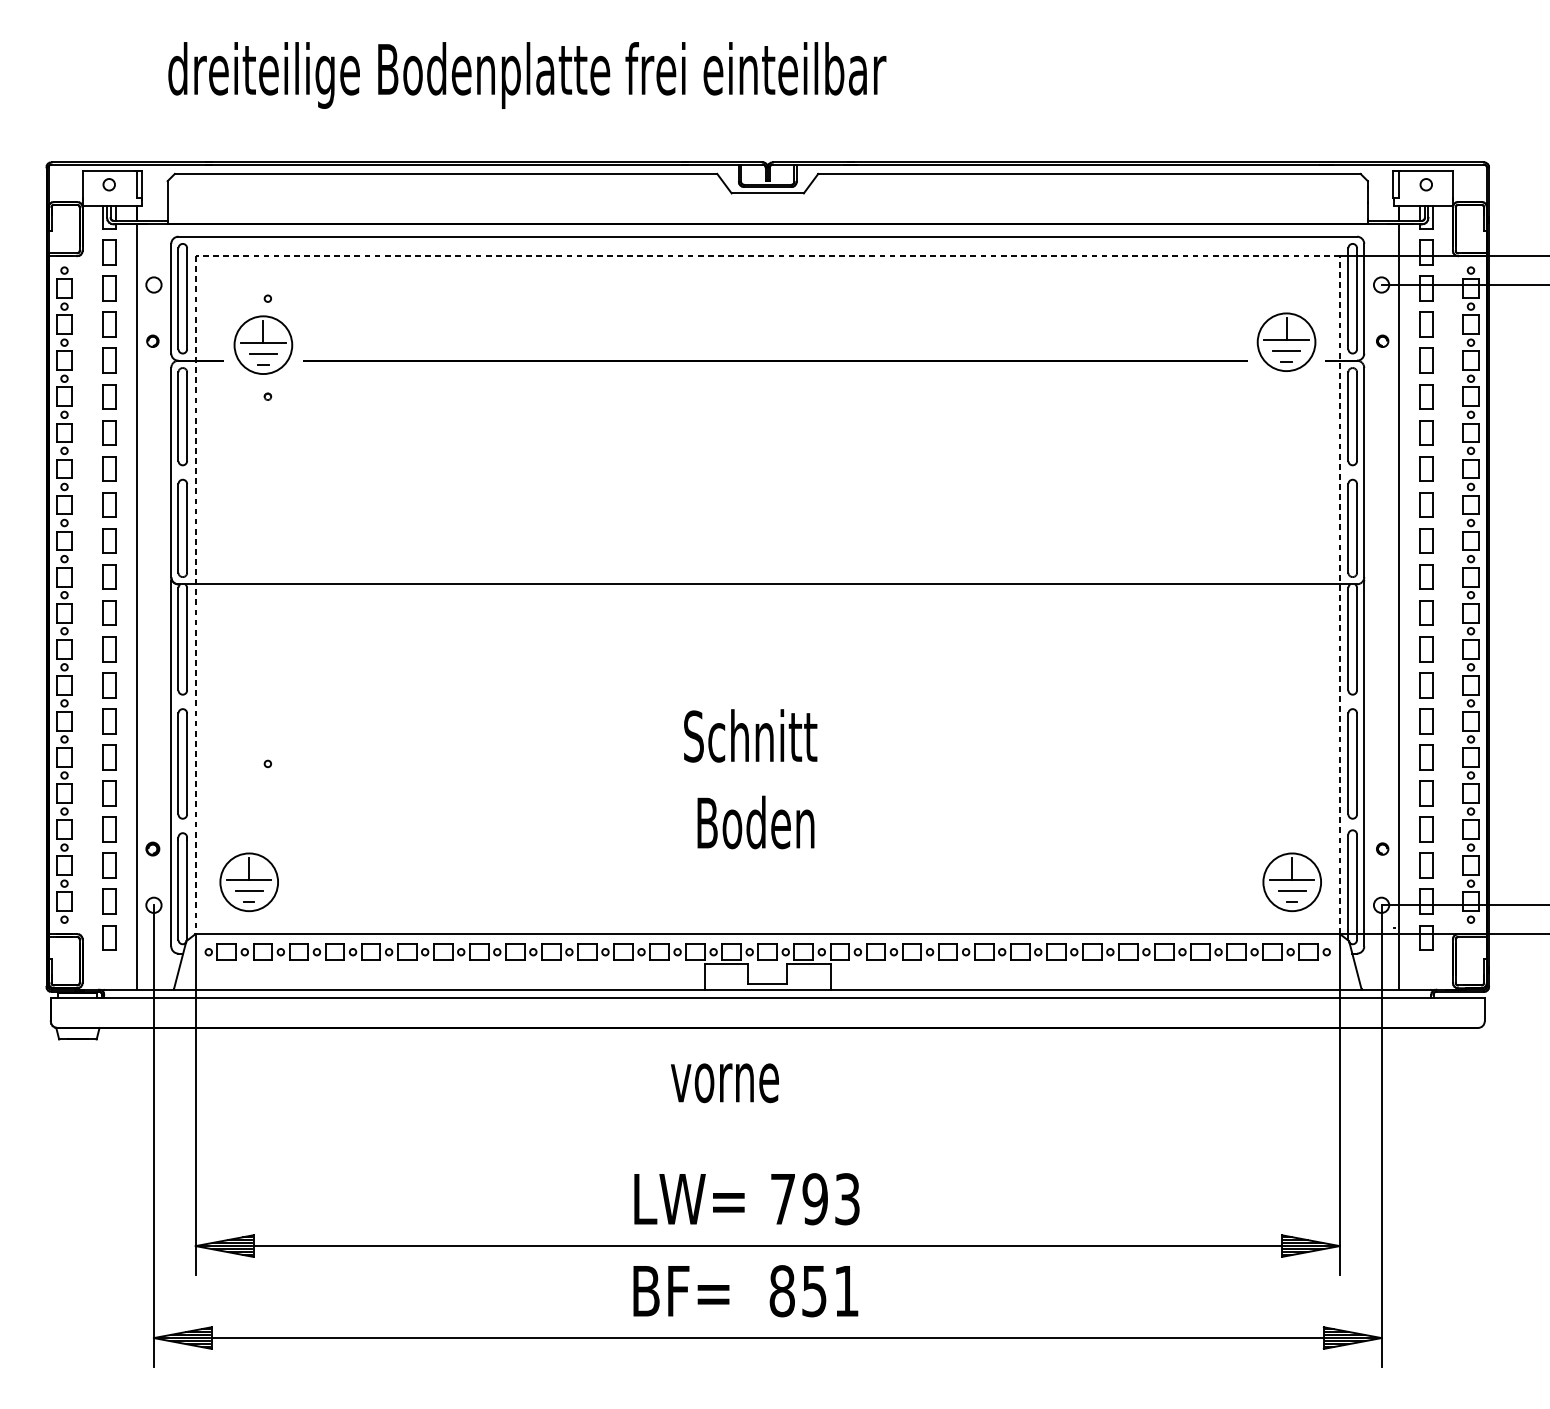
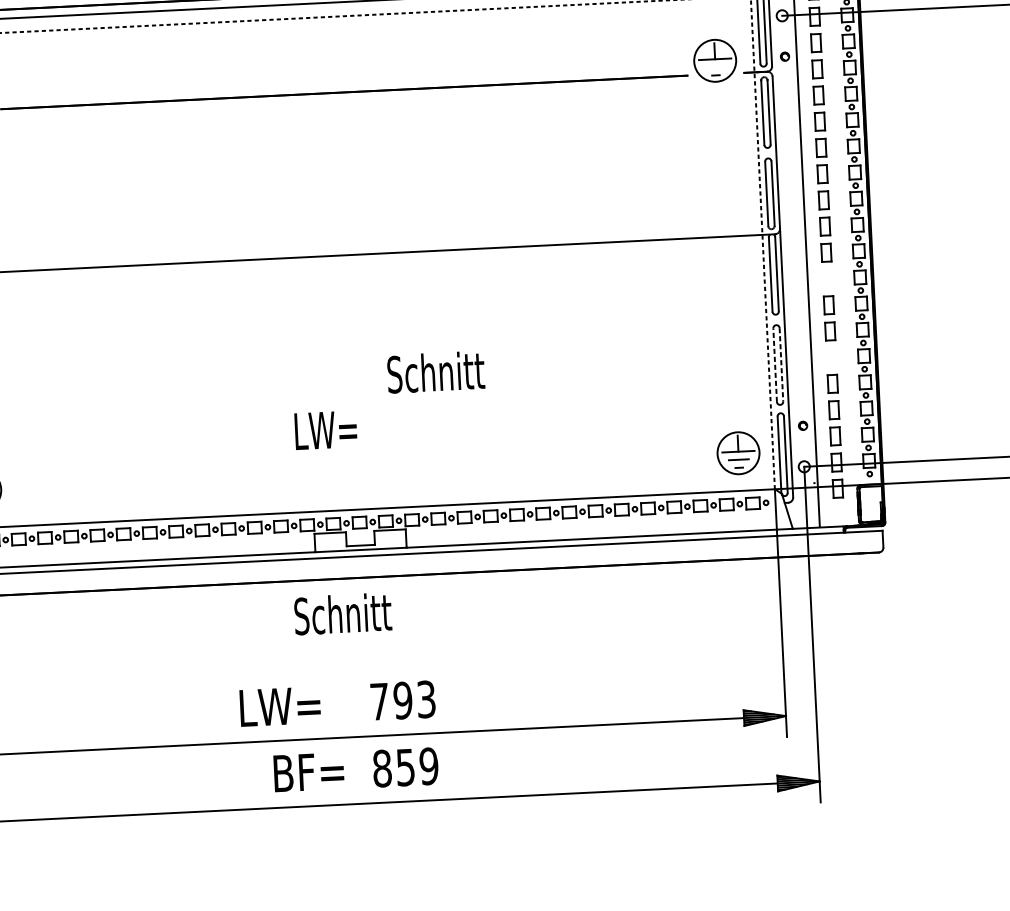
line: (1286, 351) -> (715, 67), removed
part: (1426, 649) -> (827, 279), removed
text: (750, 735) -> (435, 371), moved
part: (1426, 757) -> (831, 357), removed
line: (1348, 763) -> (775, 364), solid -> dashed
line: (1357, 764) -> (781, 365), solid -> dashed
text: (749, 822) -> (341, 429), Boden -> LW=
text: (738, 1076) -> (342, 614), vorne -> Schnitt
text: (689, 1199) -> (280, 706), moved
text: (846, 1291) -> (429, 766), 851 -> 859

